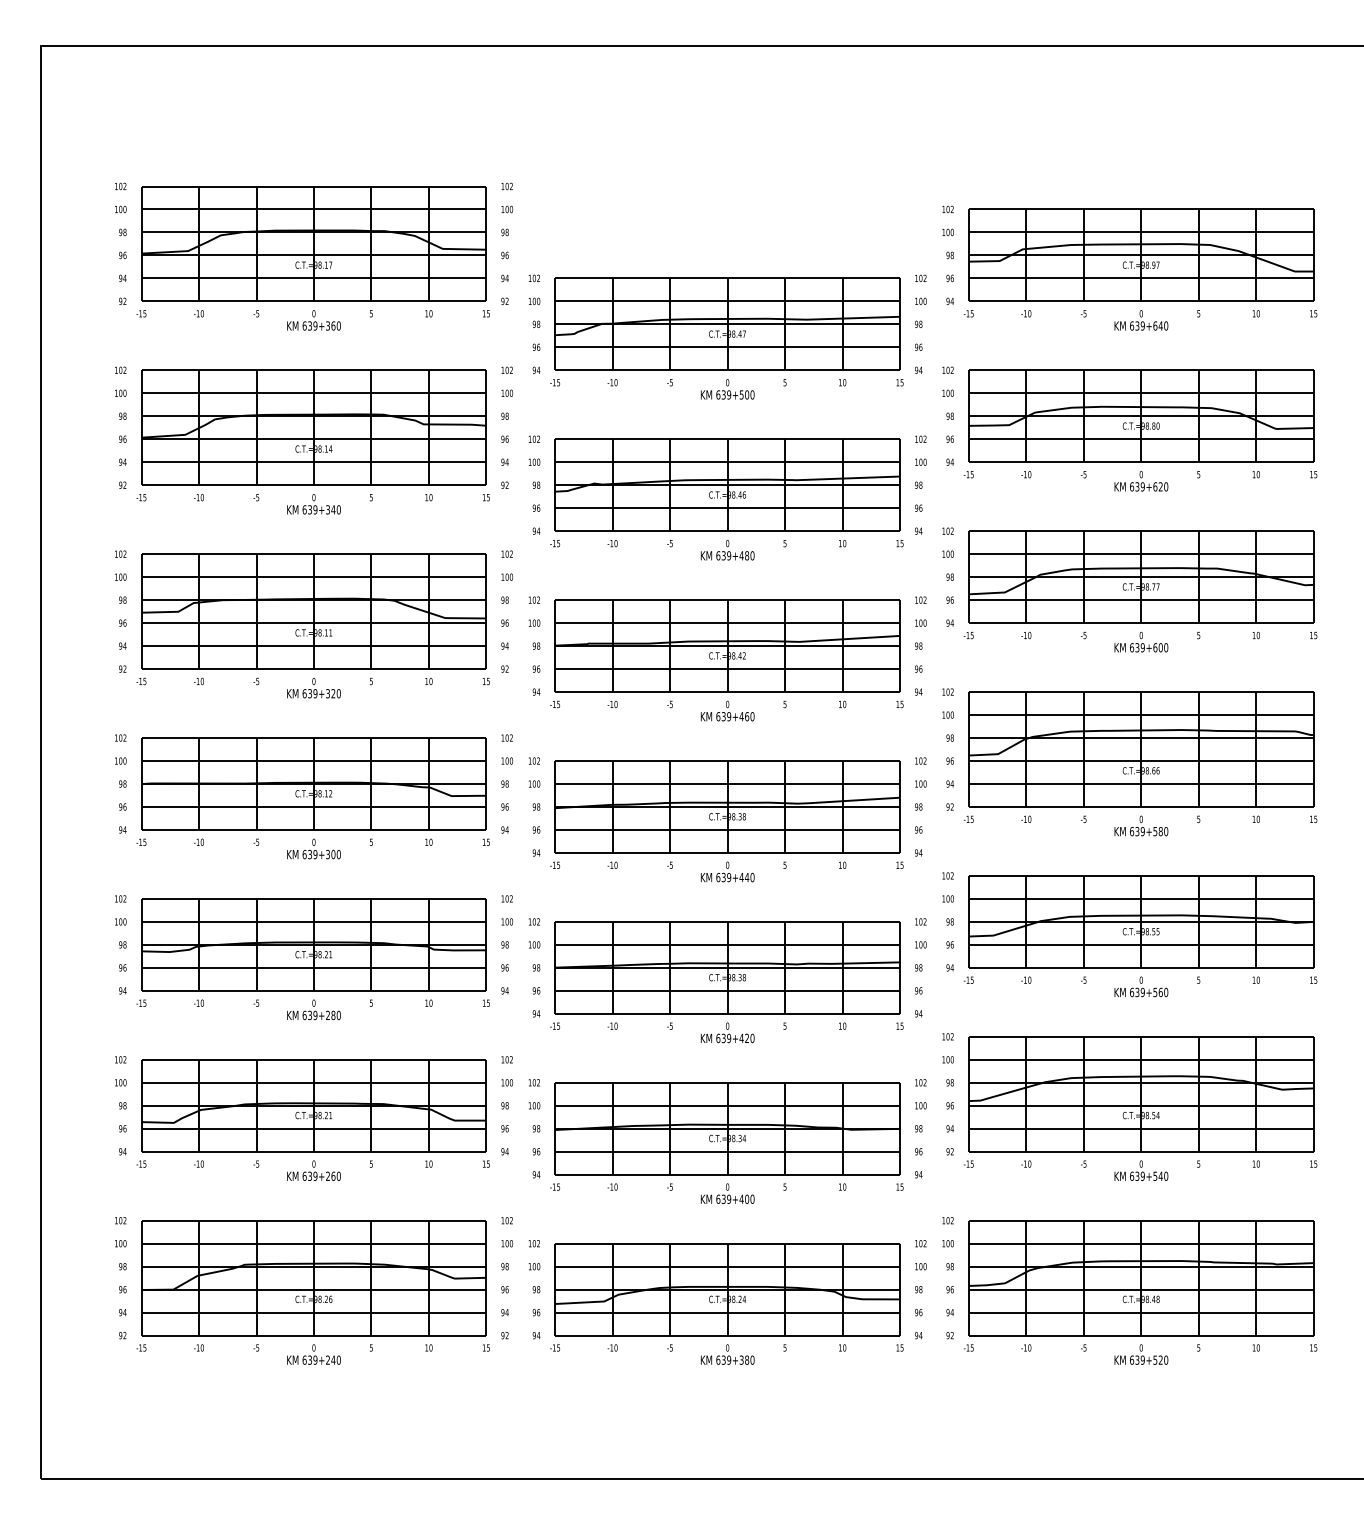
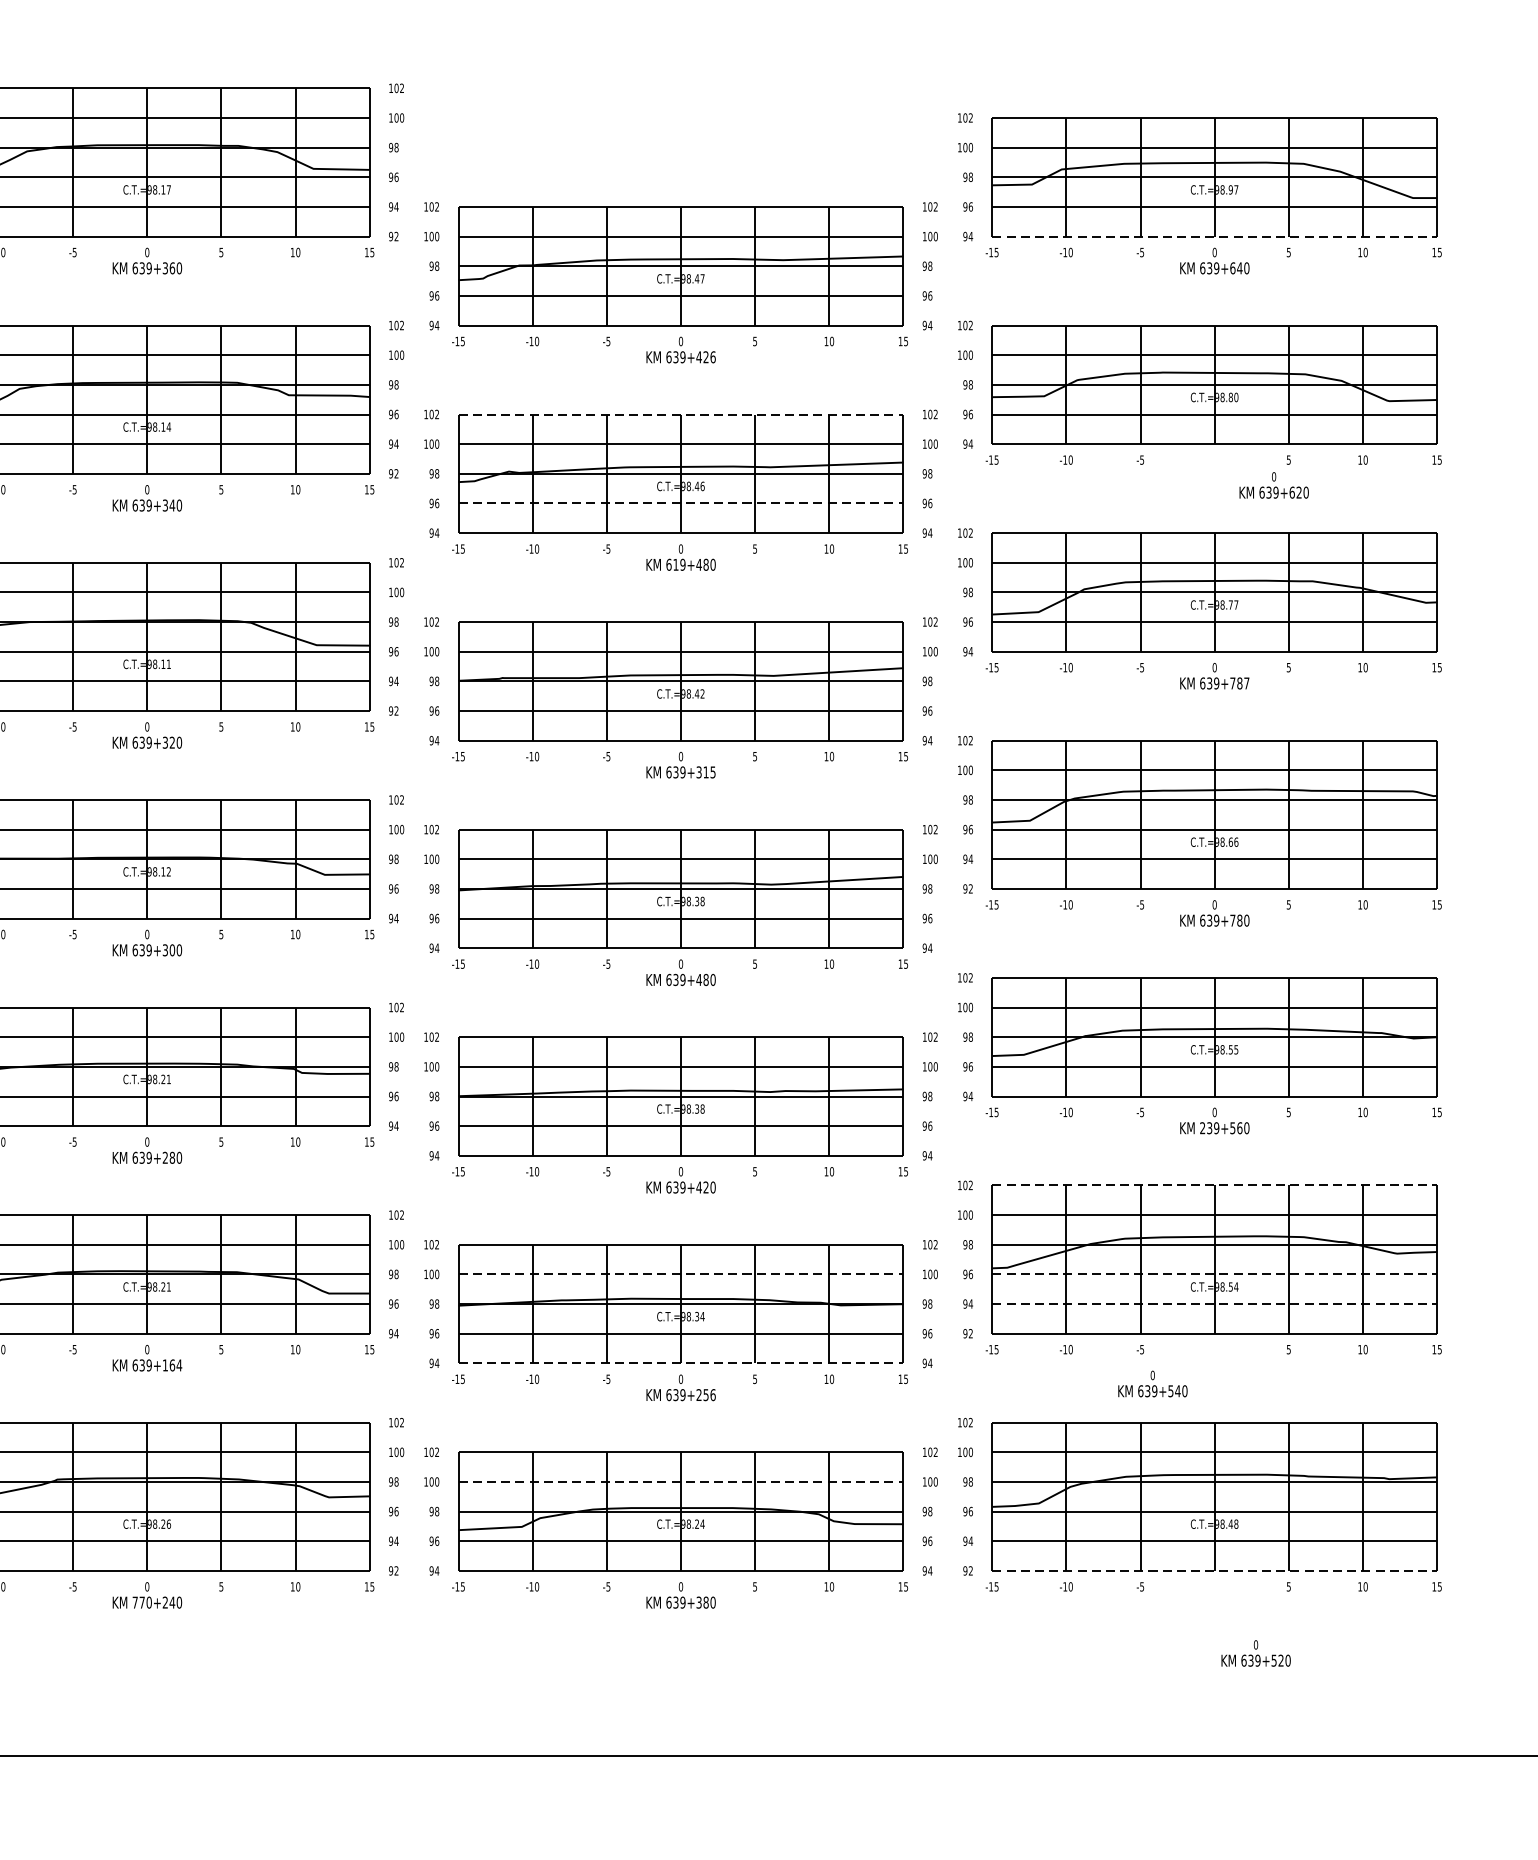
line: (1141, 301) -> (1214, 236), solid -> dashed
text: (746, 394) -> (705, 356), 639+500 -> 639+426
line: (728, 439) -> (682, 414), solid -> dashed
text: (1141, 481) -> (1274, 485), moved
line: (728, 508) -> (682, 503), solid -> dashed
text: (723, 555) -> (675, 564), 639+480 -> 619+480
text: (1160, 647) -> (1239, 683), 639+600 -> 639+787
text: (746, 716) -> (705, 772), 639+460 -> 639+315
text: (1155, 831) -> (1233, 920), 639+580 -> 639+780
text: (746, 877) -> (705, 979), 639+440 -> 639+480
text: (1132, 991) -> (1203, 1126), 639+560 -> 239+560
line: (1141, 1036) -> (1214, 1185), solid -> dashed
line: (728, 1105) -> (682, 1274), solid -> dashed
line: (1141, 1105) -> (1214, 1274), solid -> dashed
line: (1141, 1128) -> (1214, 1303), solid -> dashed
text: (1141, 1170) -> (1153, 1383), moved
line: (728, 1174) -> (682, 1363), solid -> dashed
text: (333, 1175) -> (172, 1364), 639+260 -> 639+164
text: (746, 1198) -> (705, 1394), 639+400 -> 639+256
line: (728, 1266) -> (682, 1481), solid -> dashed
line: (1141, 1335) -> (1214, 1570), solid -> dashed
text: (1141, 1354) -> (1256, 1653), moved
text: (309, 1359) -> (141, 1601), 639+240 -> 770+240

